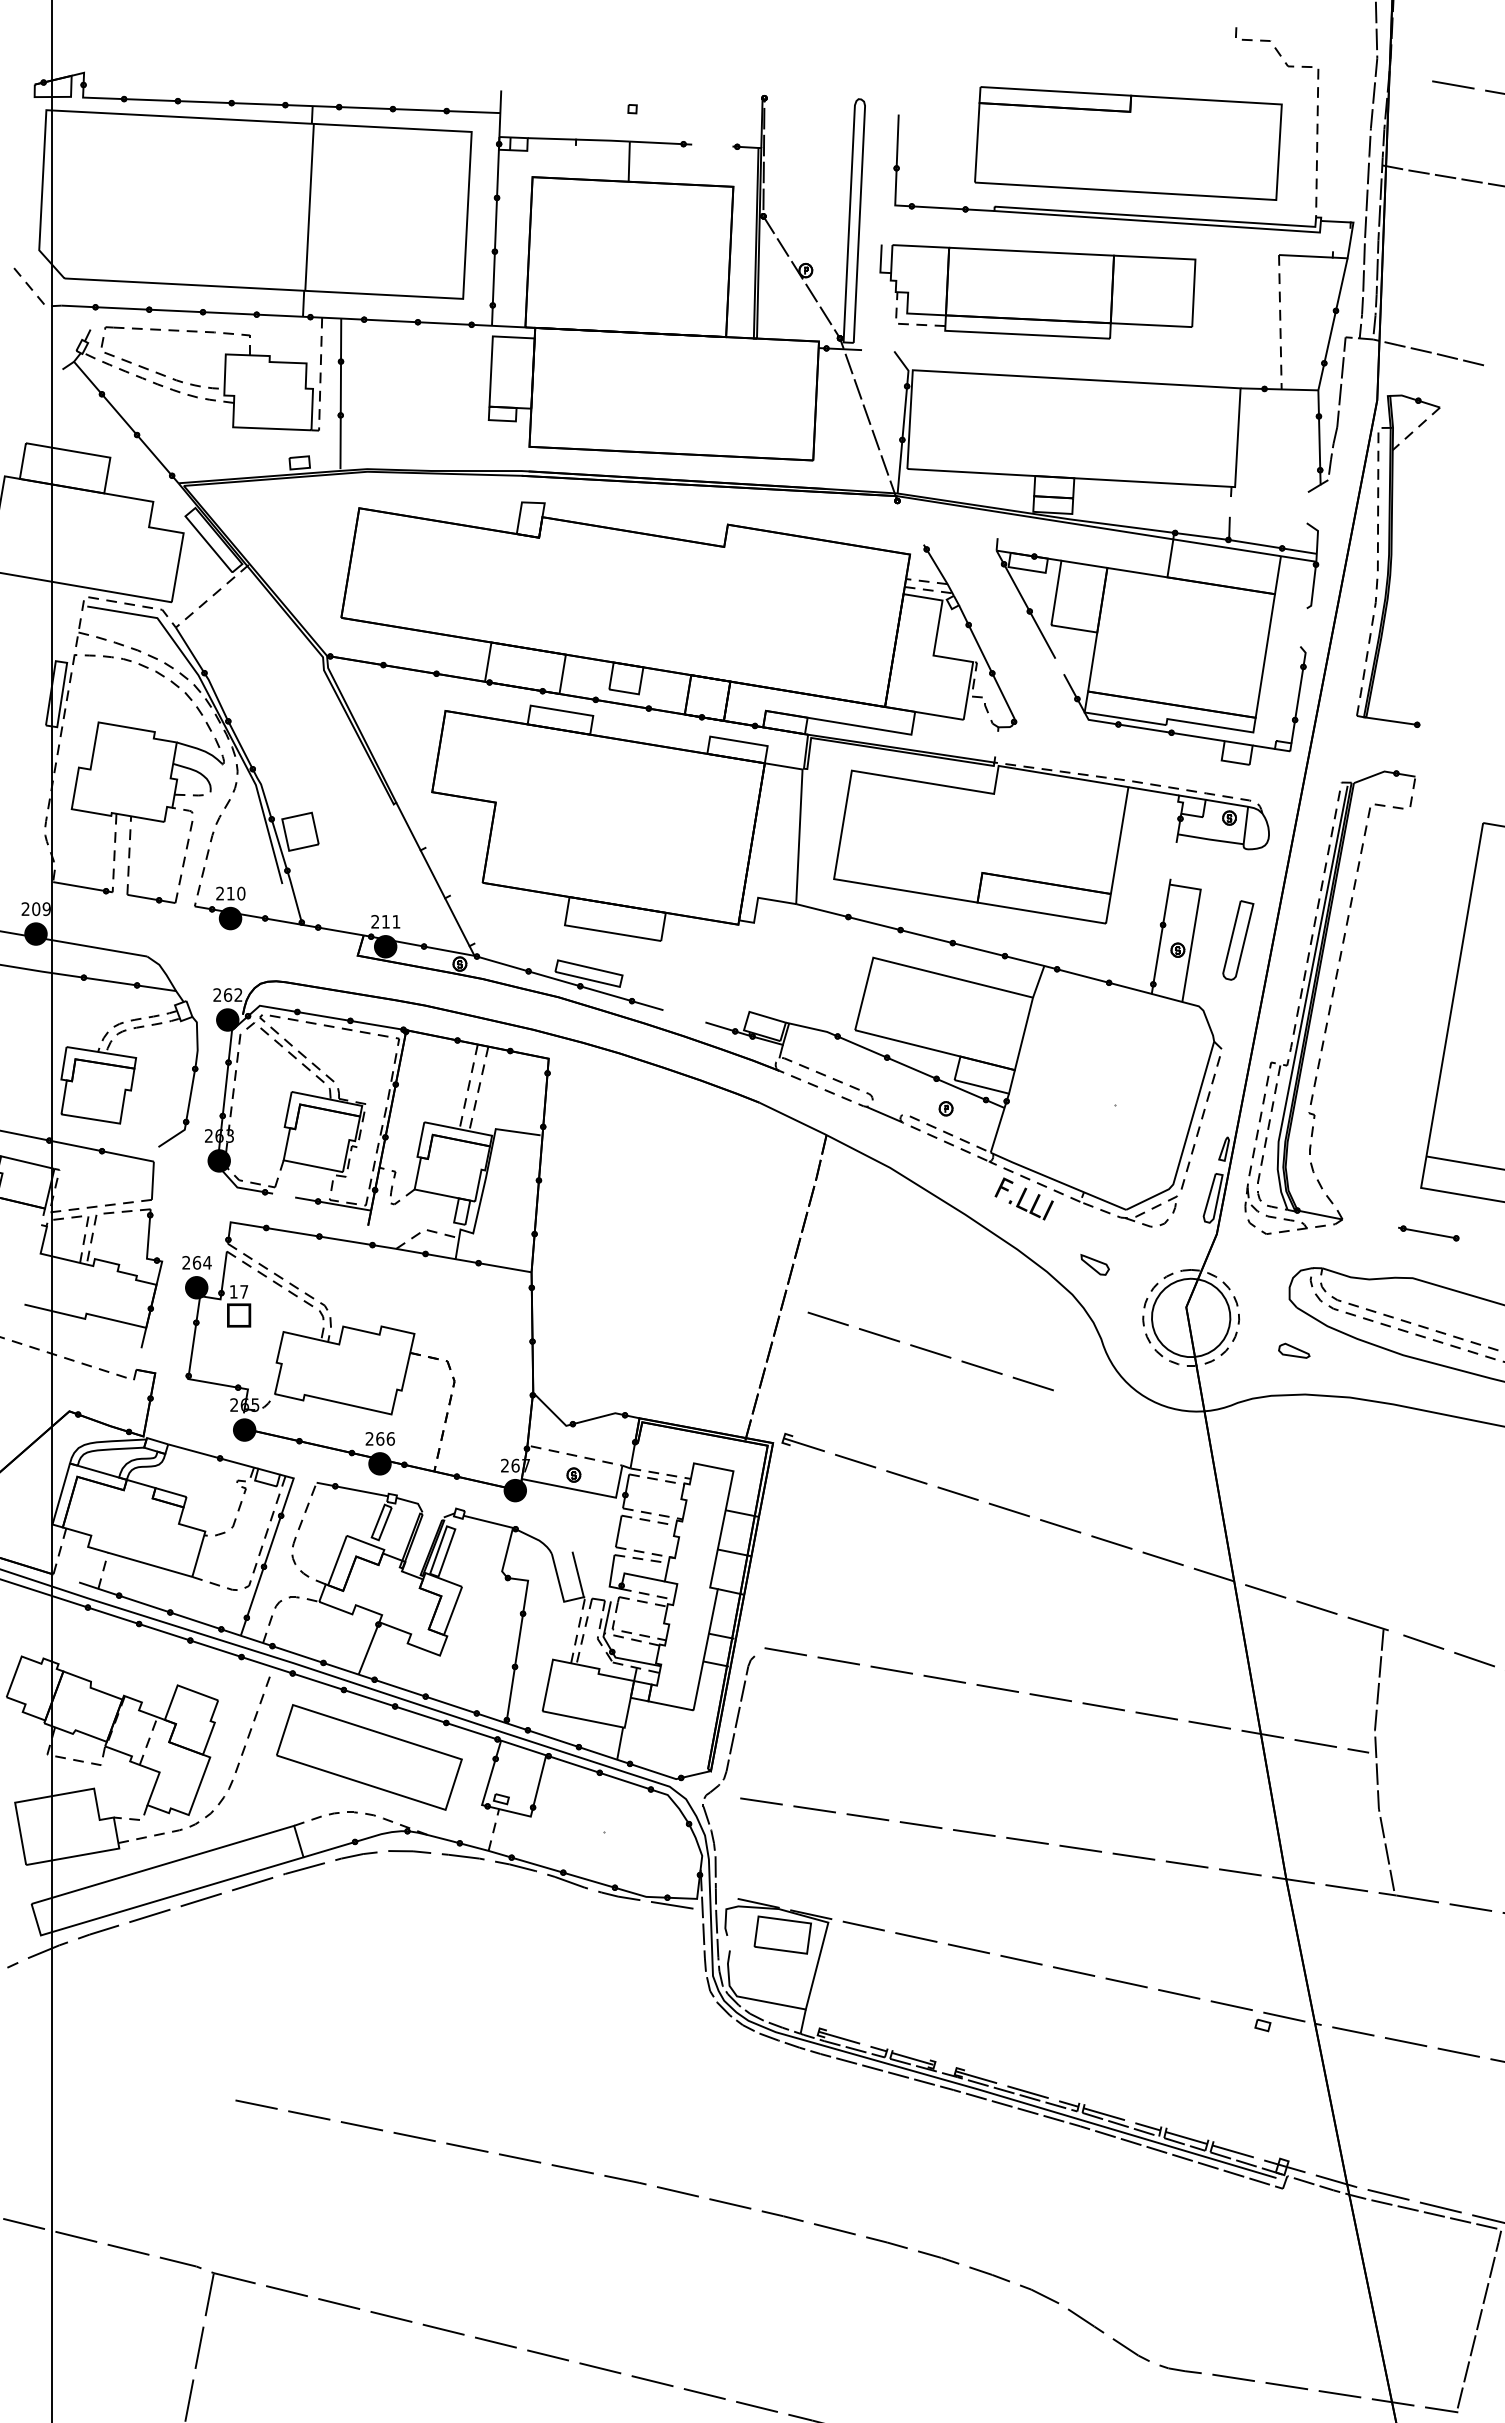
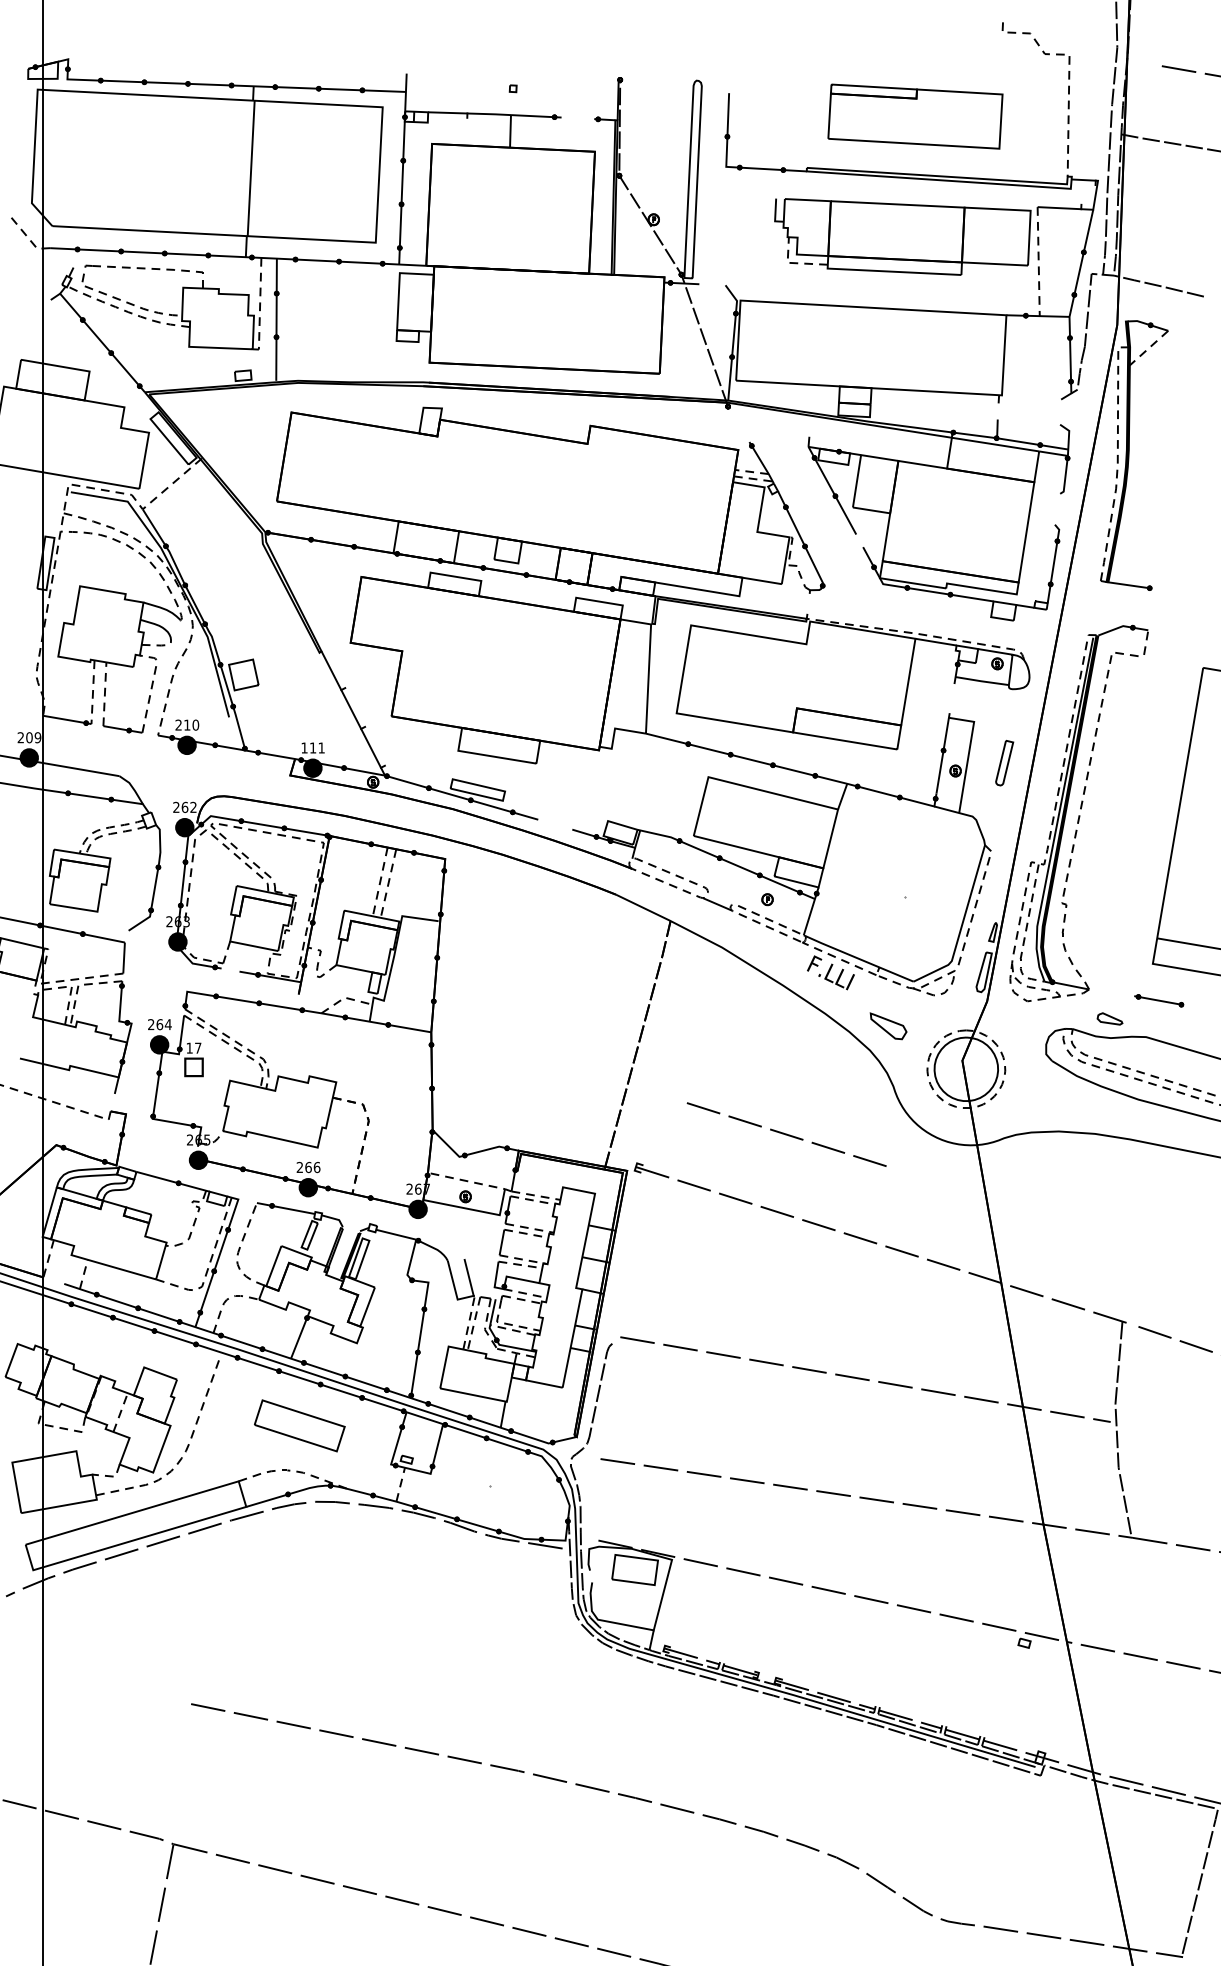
part: (1128, 143) -> (915, 116), size x0.7
part: (1037, 291) -> (902, 236), moved
text: (375, 921) -> (304, 747), 211 -> 111
part: (1238, 940) -> (1004, 763), size x0.7
part: (1094, 1264) -> (887, 1025), size x1.6
part: (1294, 1350) -> (1110, 1018), moved
line: (930, 1351) -> (786, 1134), moved
part: (369, 1757) -> (299, 1425), size x0.6

